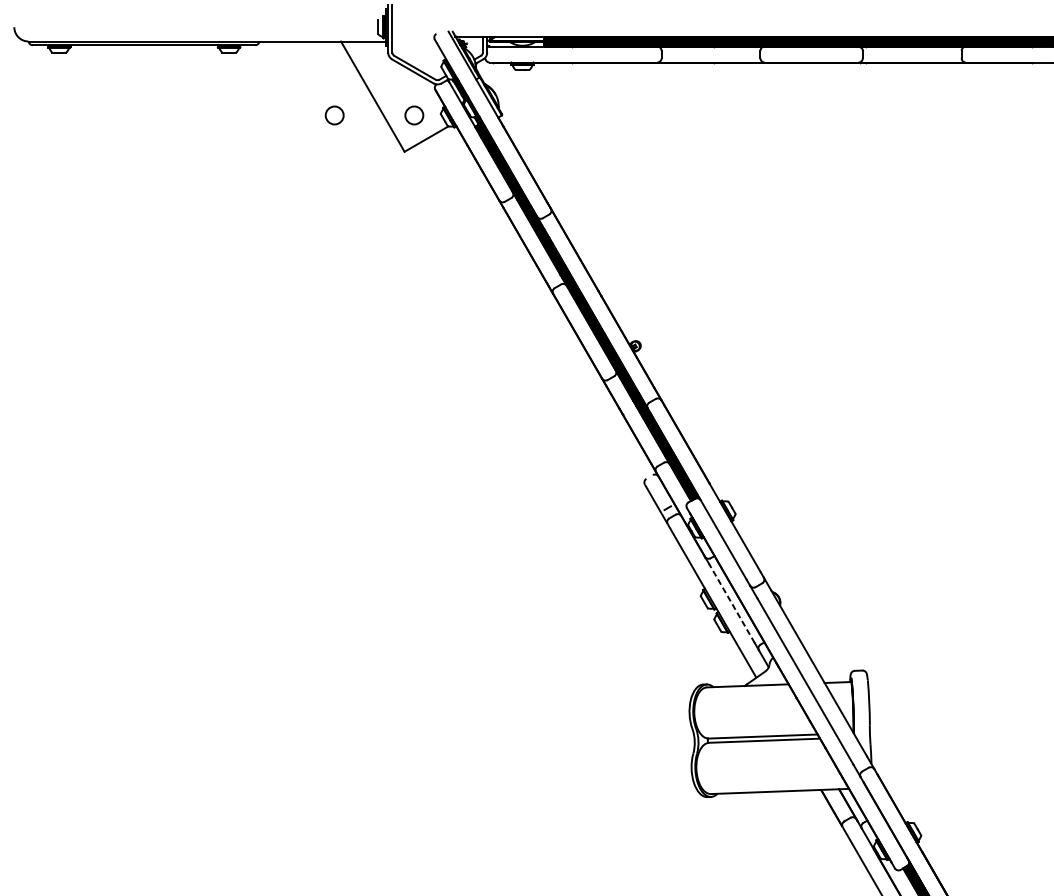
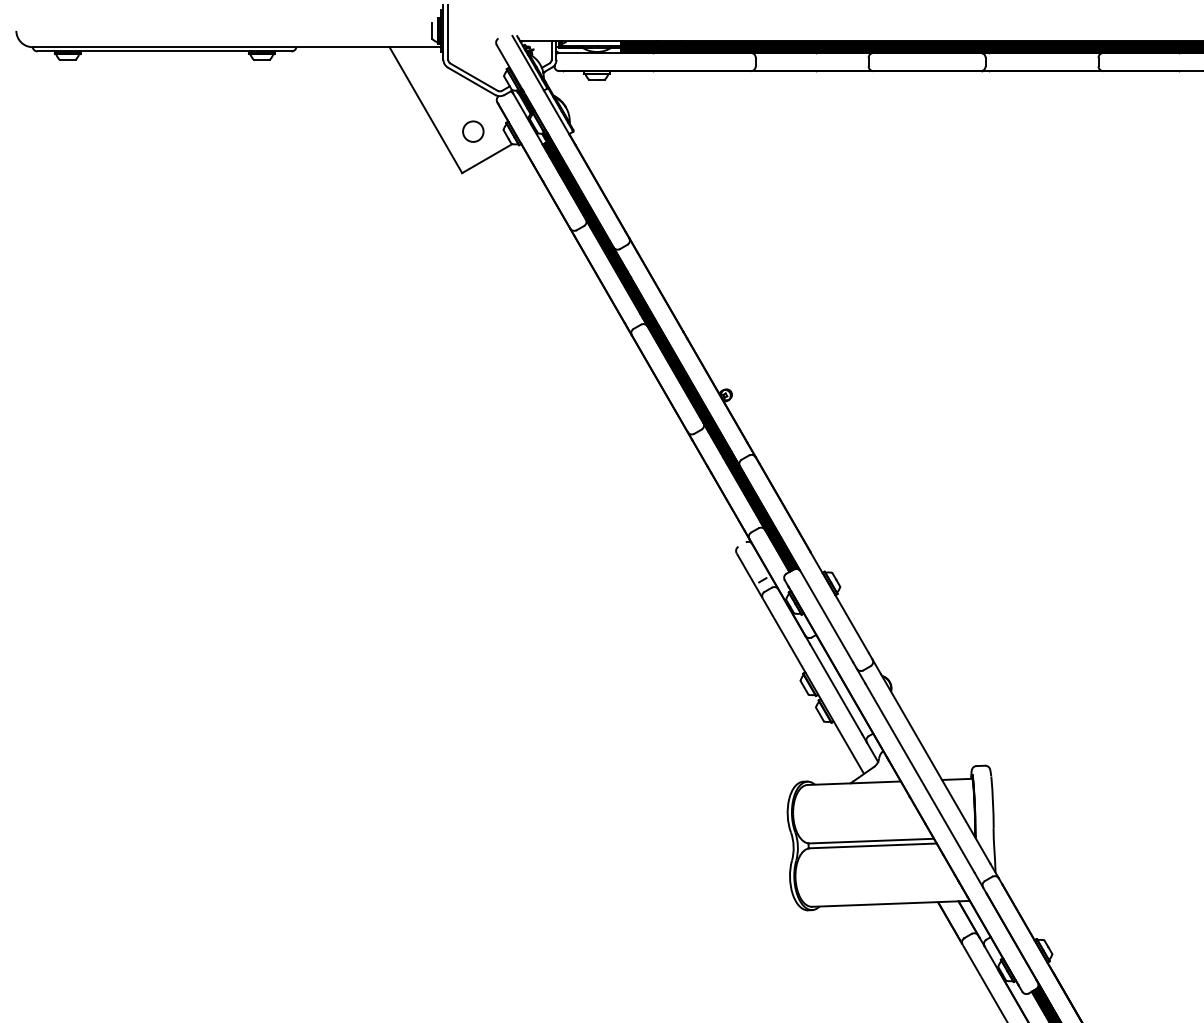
circle: (334, 115) -> (382, 131), removed
line: (731, 602) -> (835, 688), dashed -> solid

